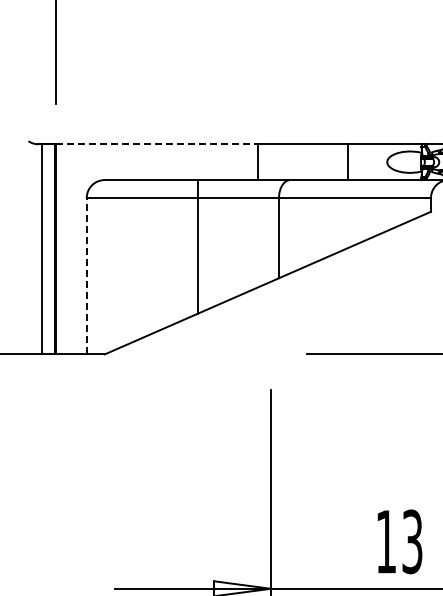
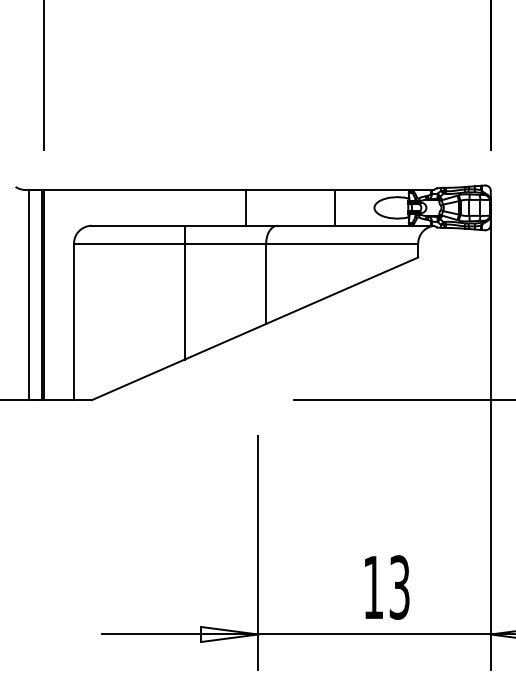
line: (157, 144) -> (144, 190), dashed -> solid
line: (86, 275) -> (73, 321), dashed -> solid

